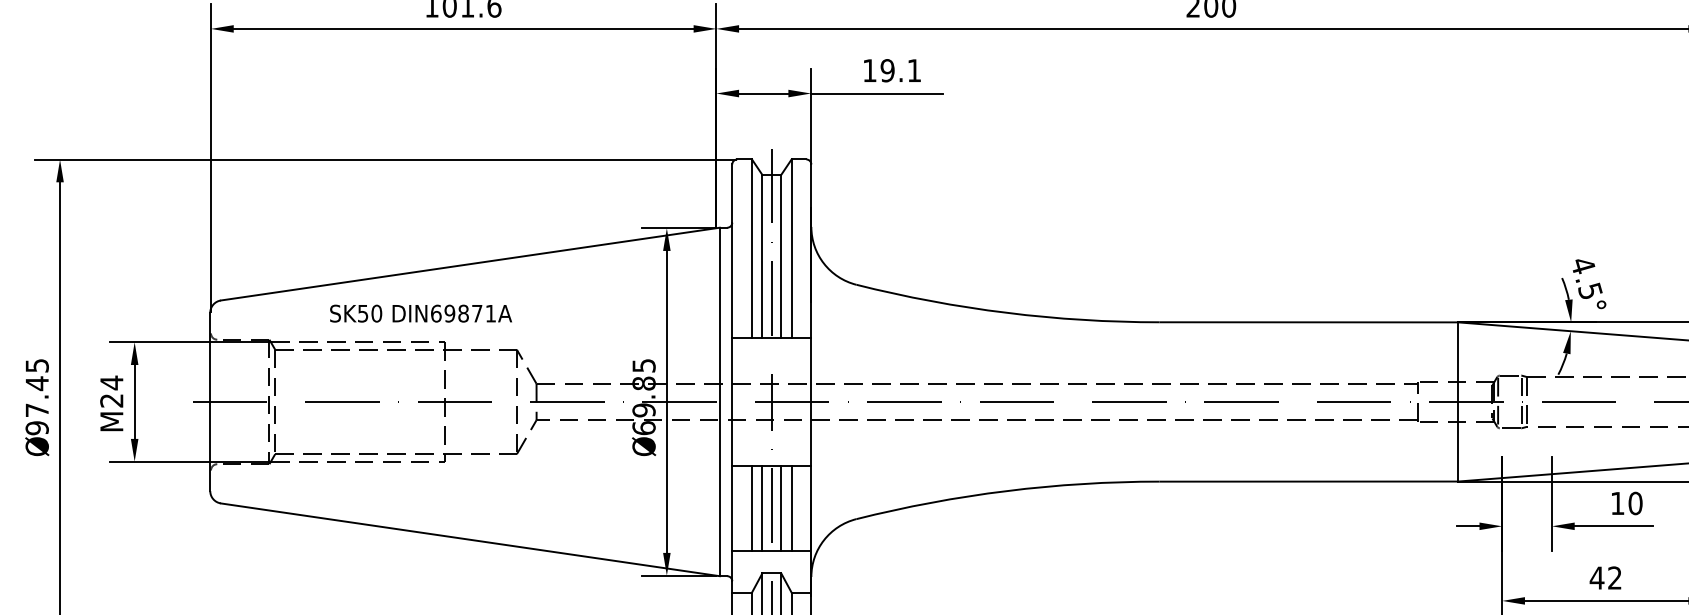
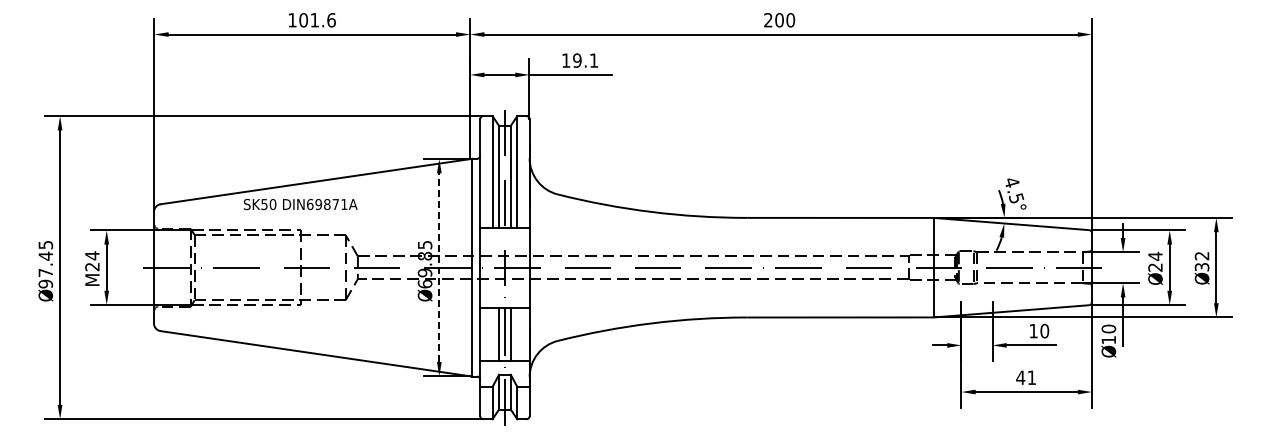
text: (420, 313) -> (300, 204), moved
line: (667, 401) -> (439, 267), solid -> dashed
line: (751, 507) -> (492, 333), removed
line: (791, 507) -> (517, 333), removed
text: (1614, 577) -> (1031, 377), 42 -> 41

